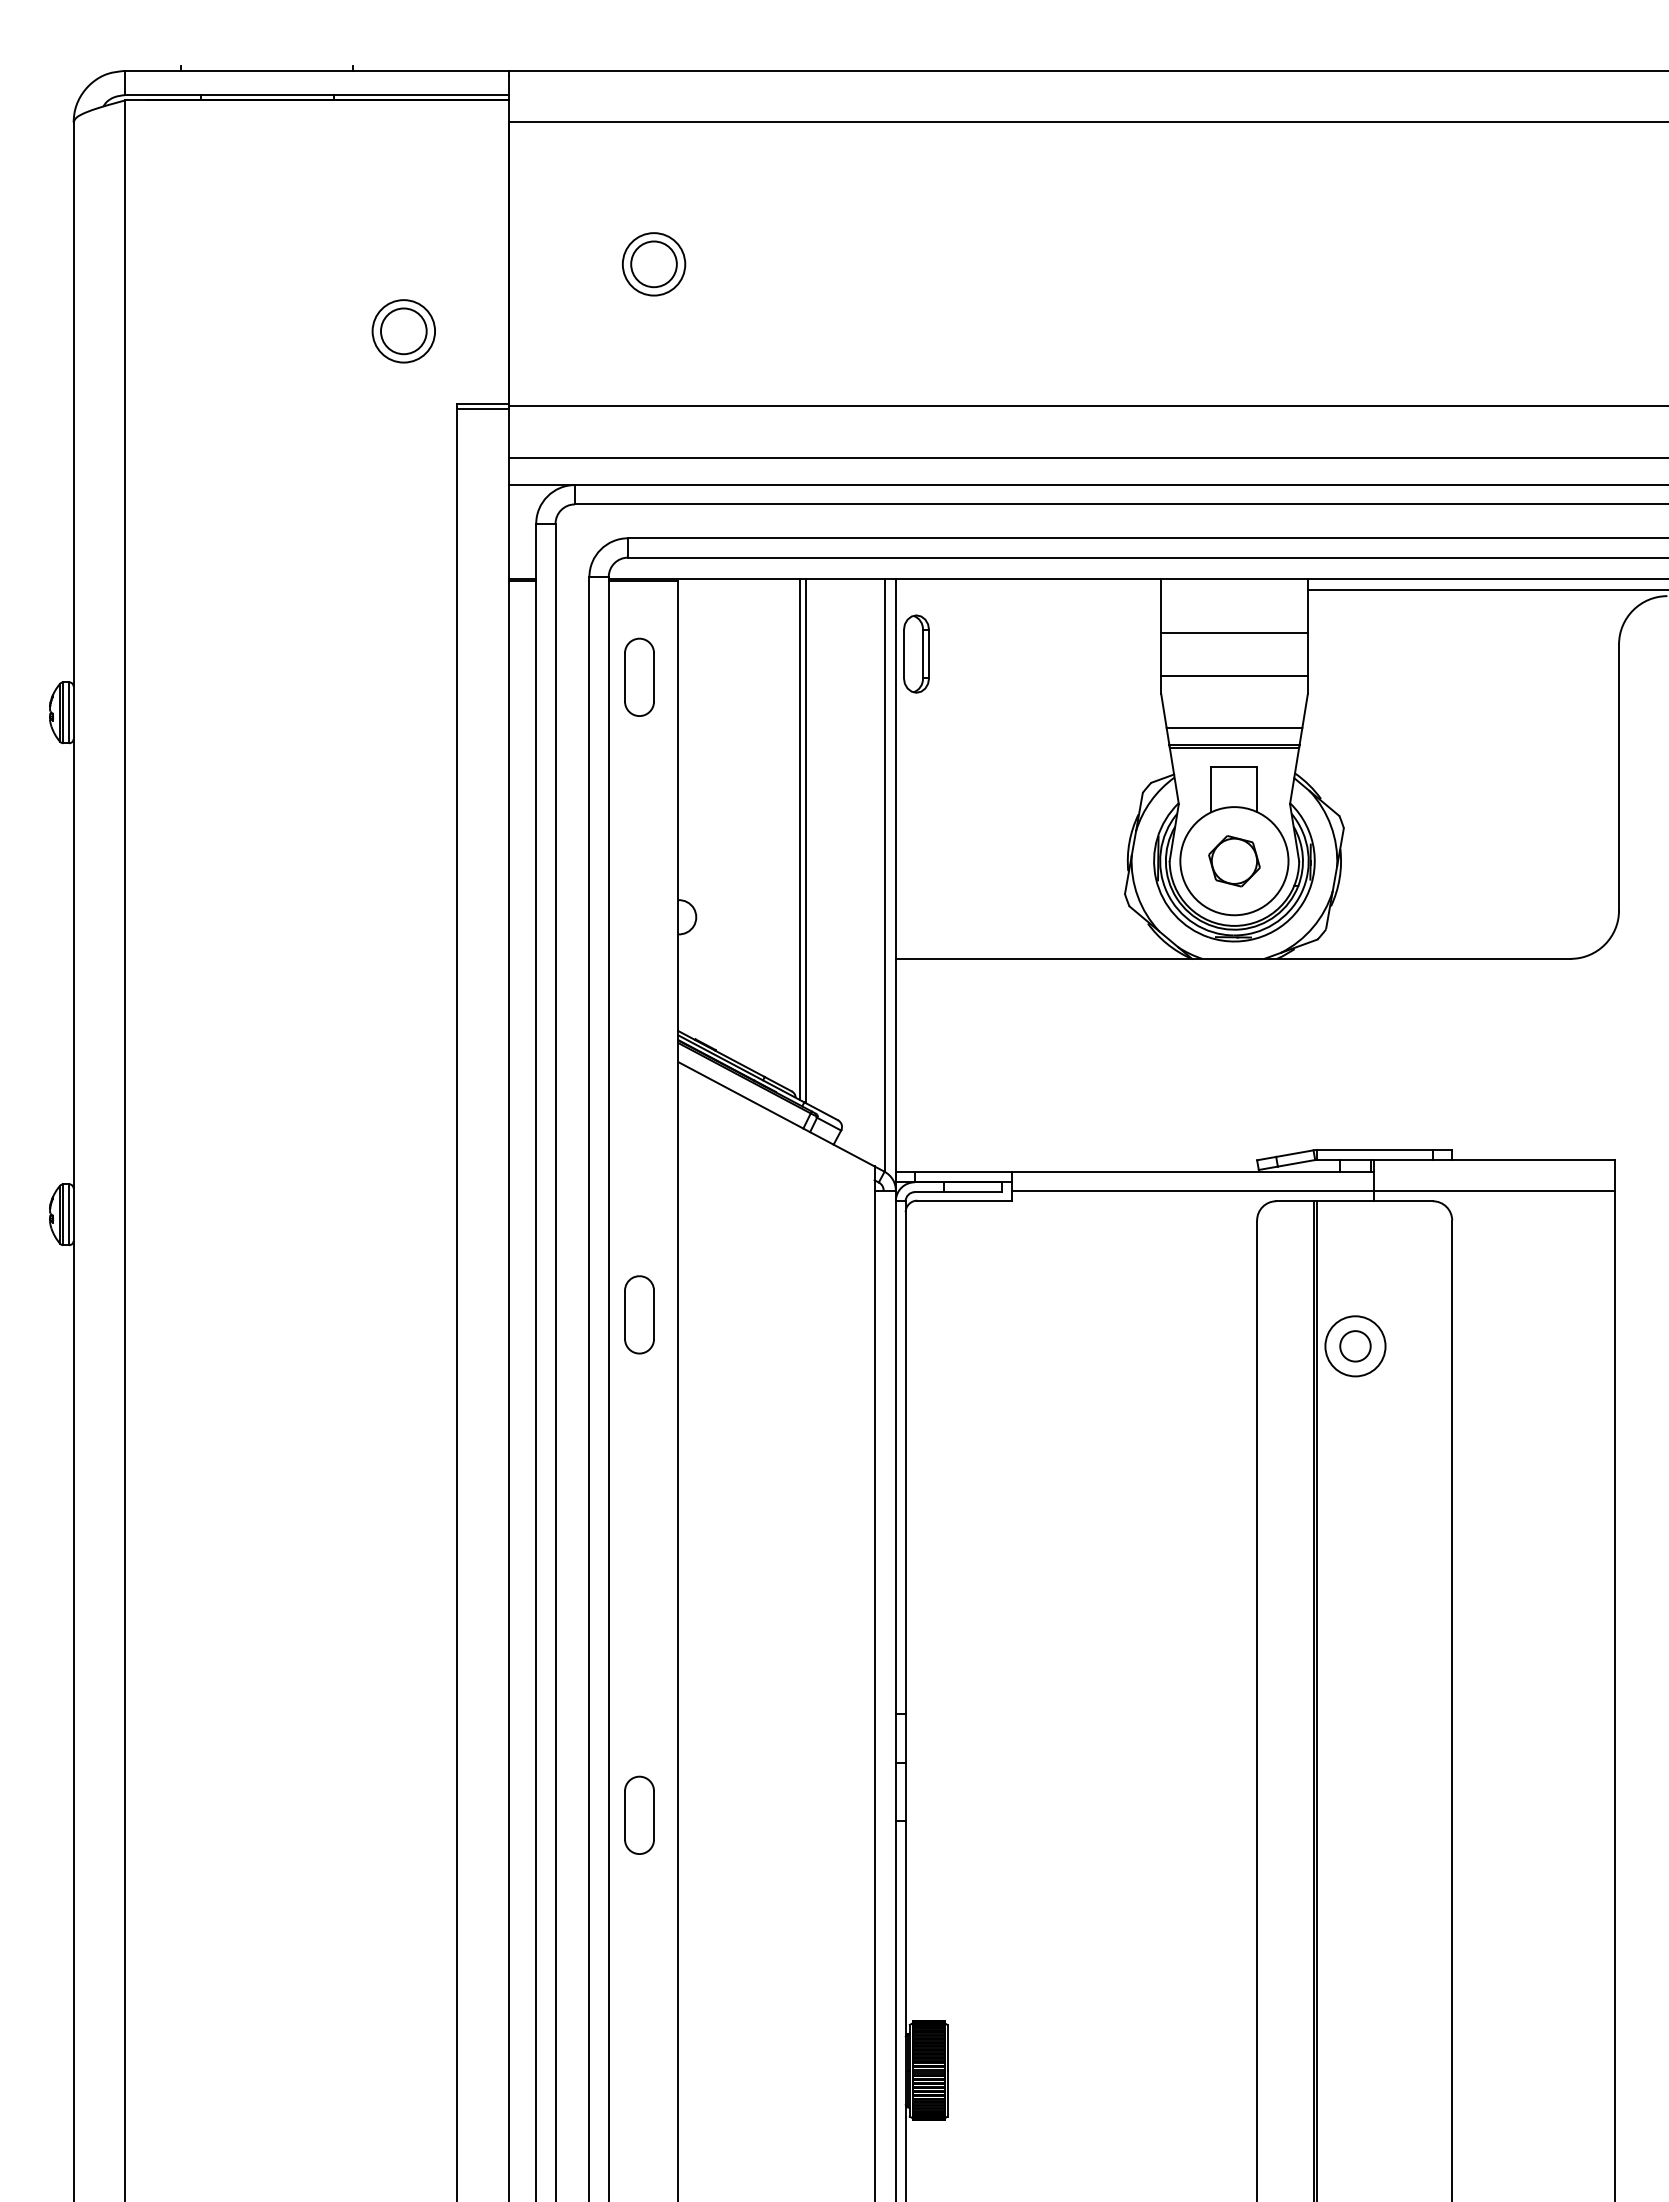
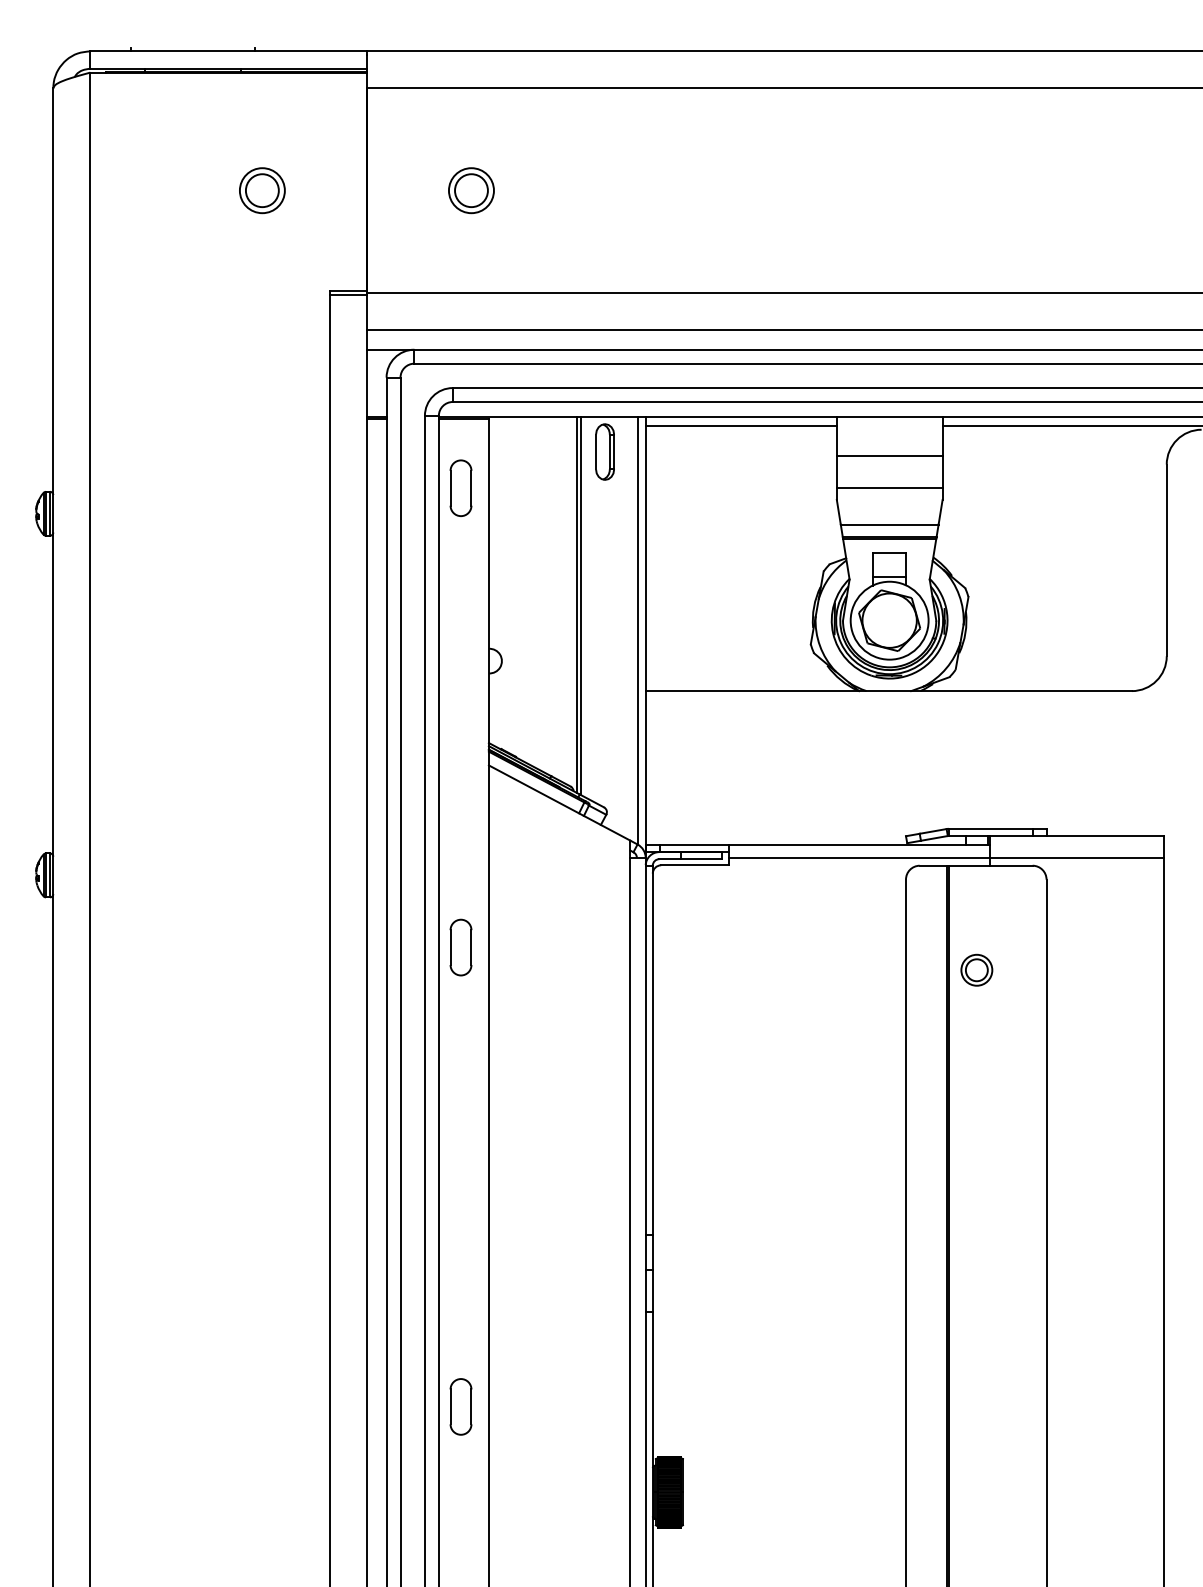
part: (403, 331) -> (262, 190), moved
line: (1027, 590) -> (740, 425), added
part: (916, 653) -> (605, 451), moved
line: (1233, 800) -> (888, 576), added
part: (1234, 861) -> (889, 620), size x1.67
circle: (1355, 1345) -> (976, 969), size x0.71
part: (639, 1814) -> (461, 1406), moved

